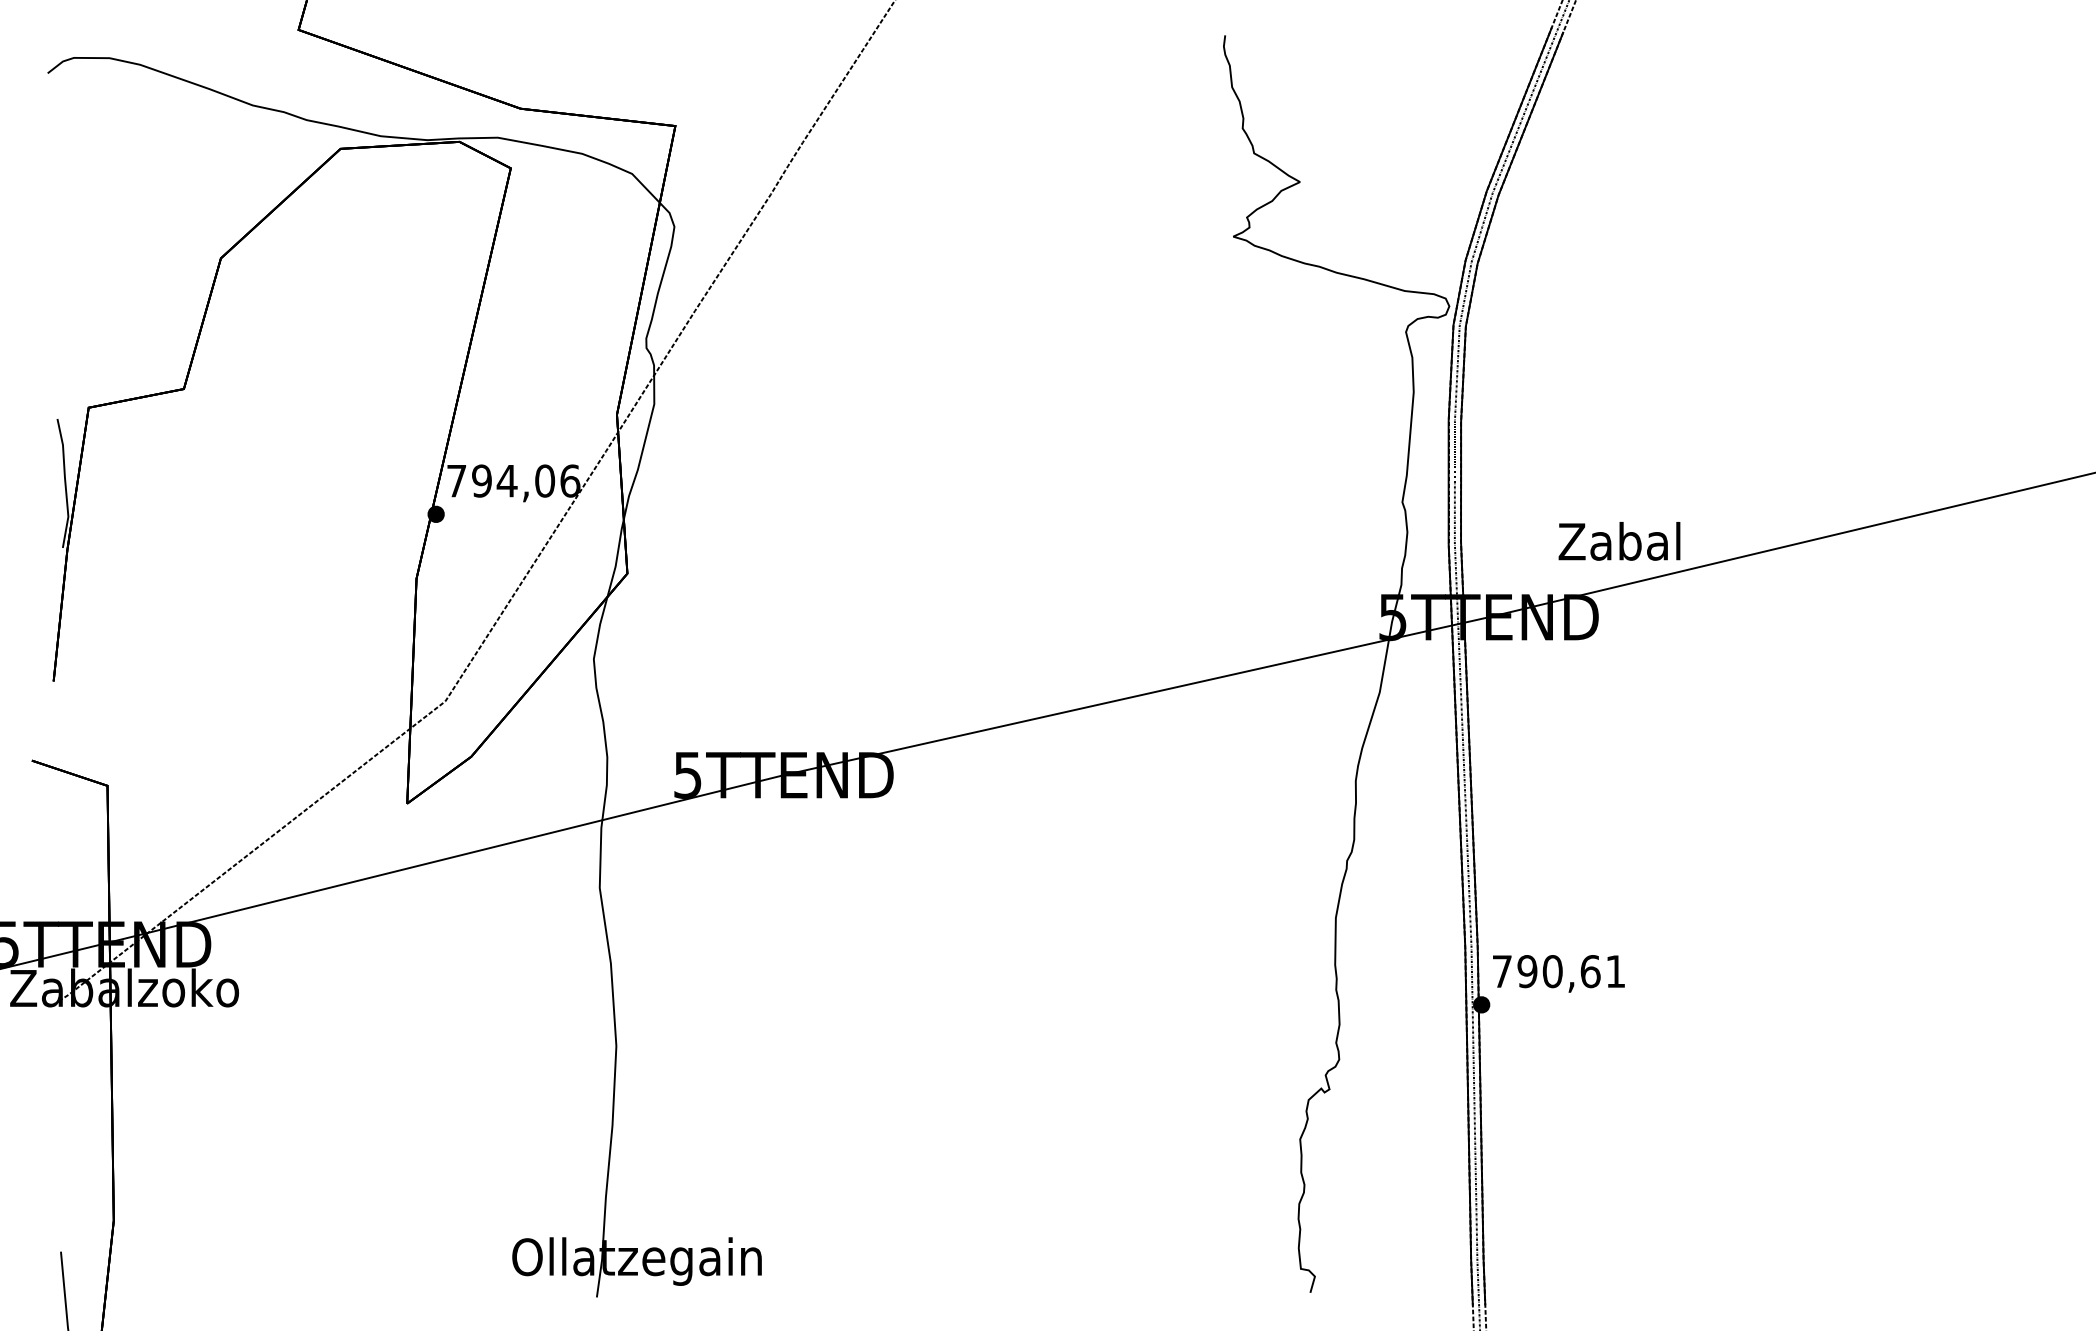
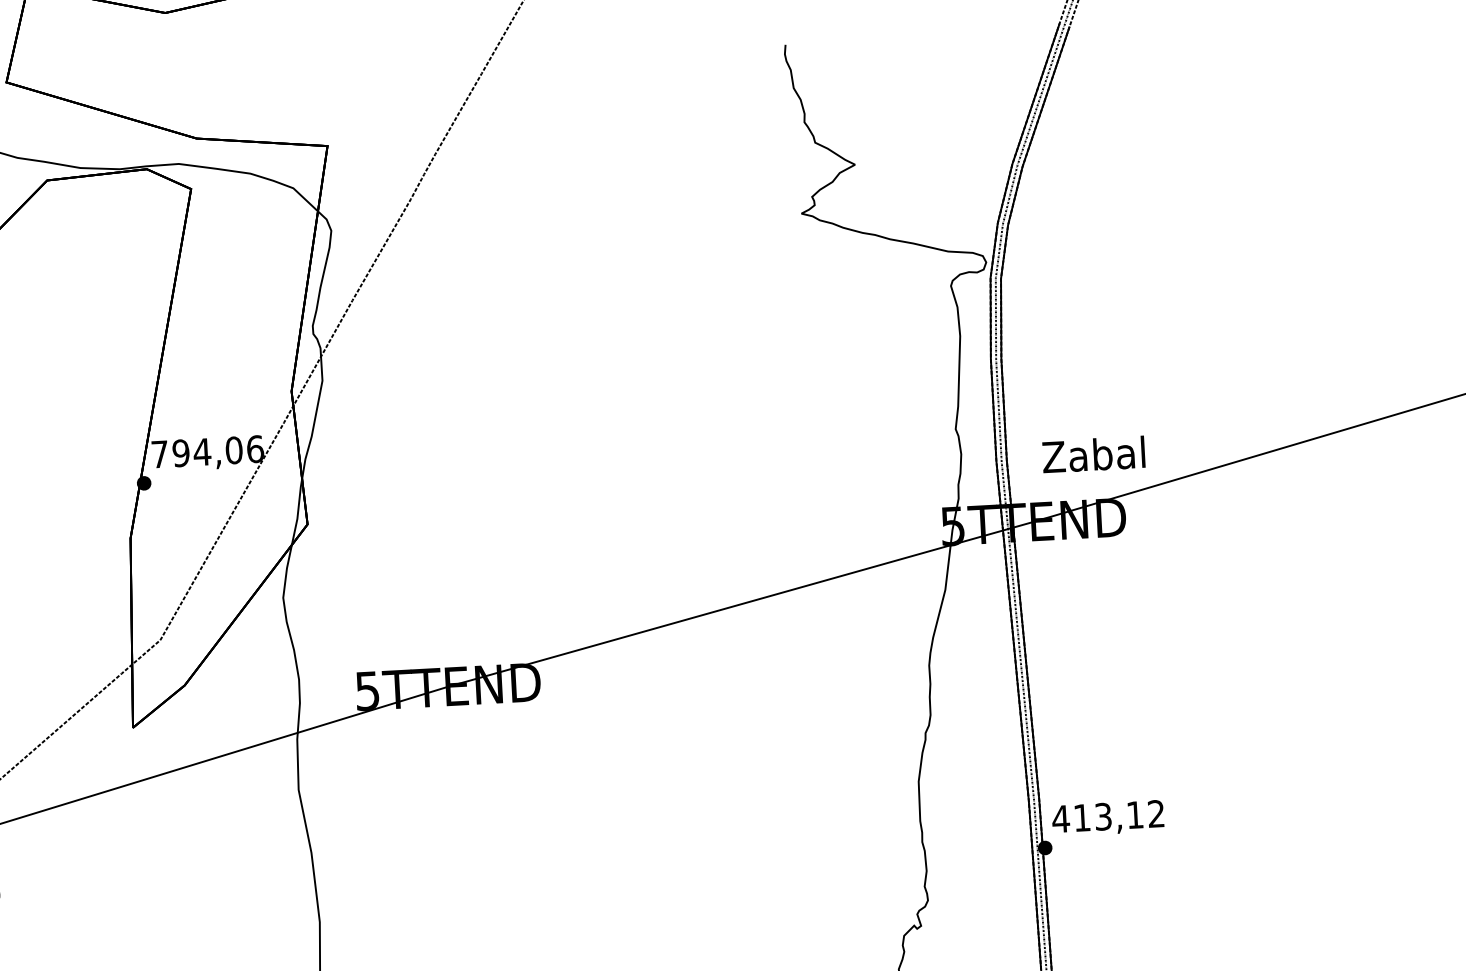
text: (1619, 541) -> (1093, 454), moved
text: (1557, 971) -> (1107, 816), 790,61 -> 413,12

